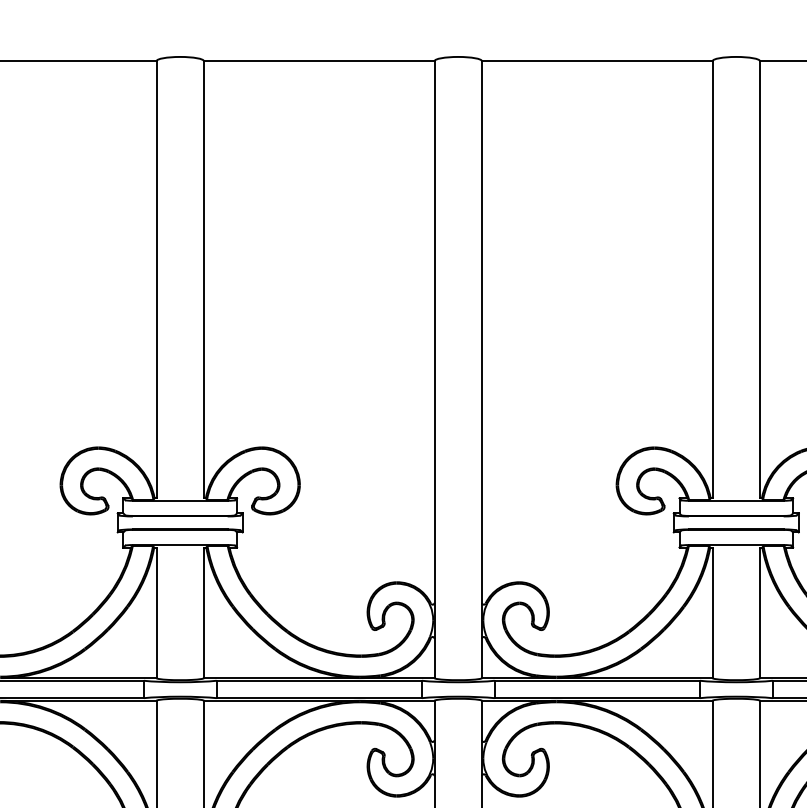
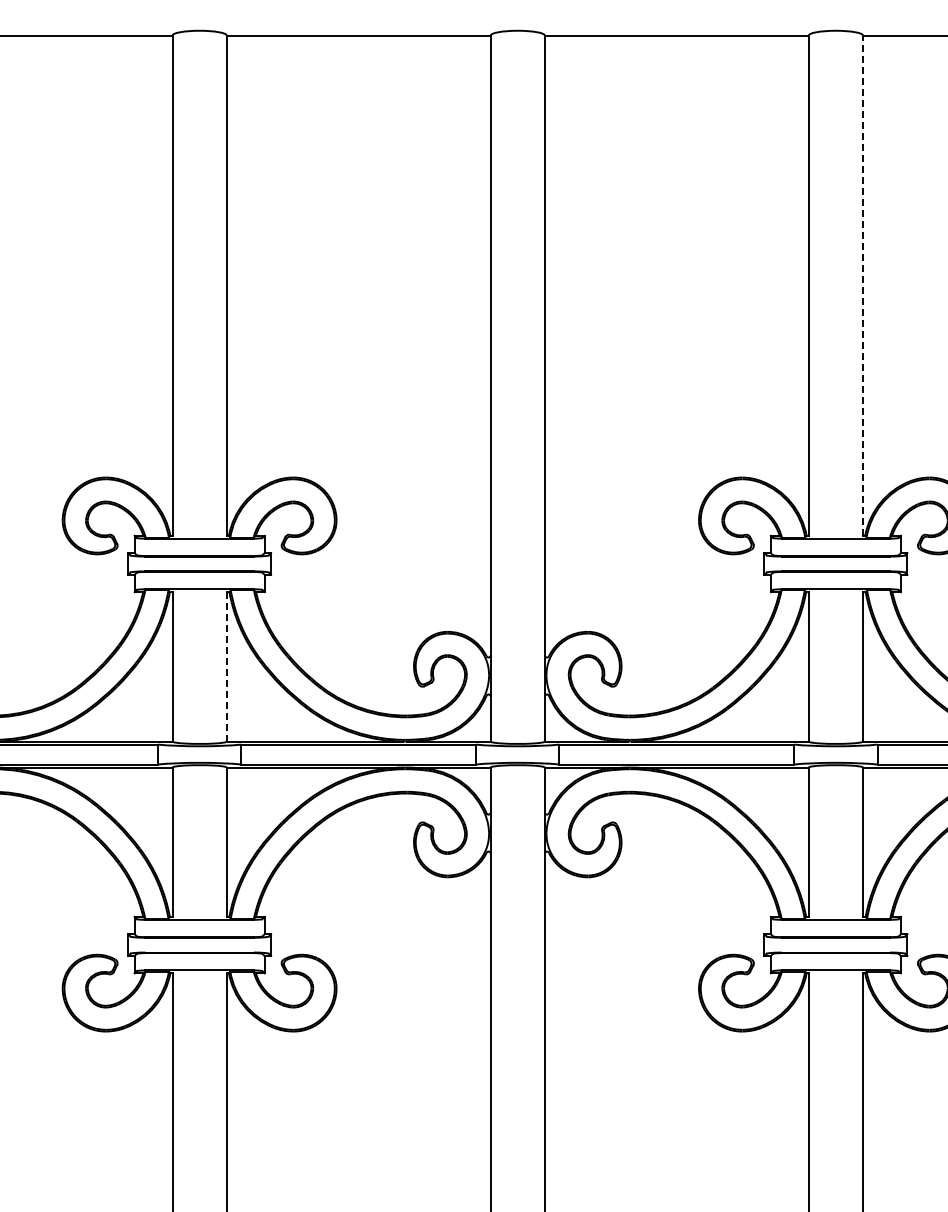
line: (759, 279) -> (862, 285), solid -> dashed
line: (203, 612) -> (226, 666), solid -> dashed

